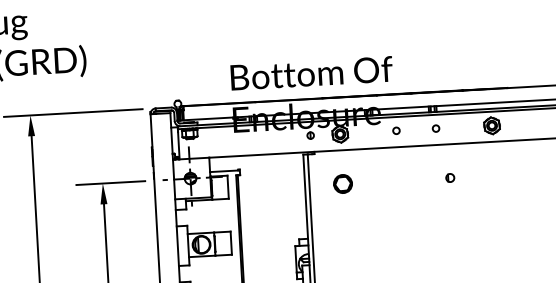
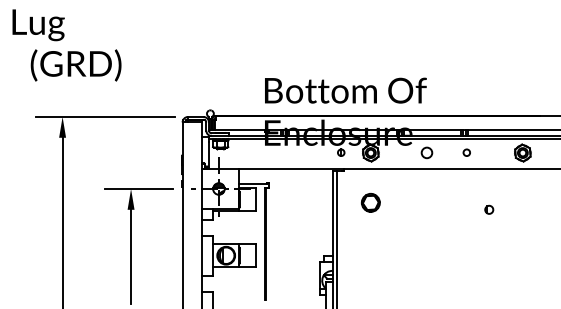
circle: (396, 130) -> (427, 152), size x1.6
part: (450, 177) -> (489, 209), moved

